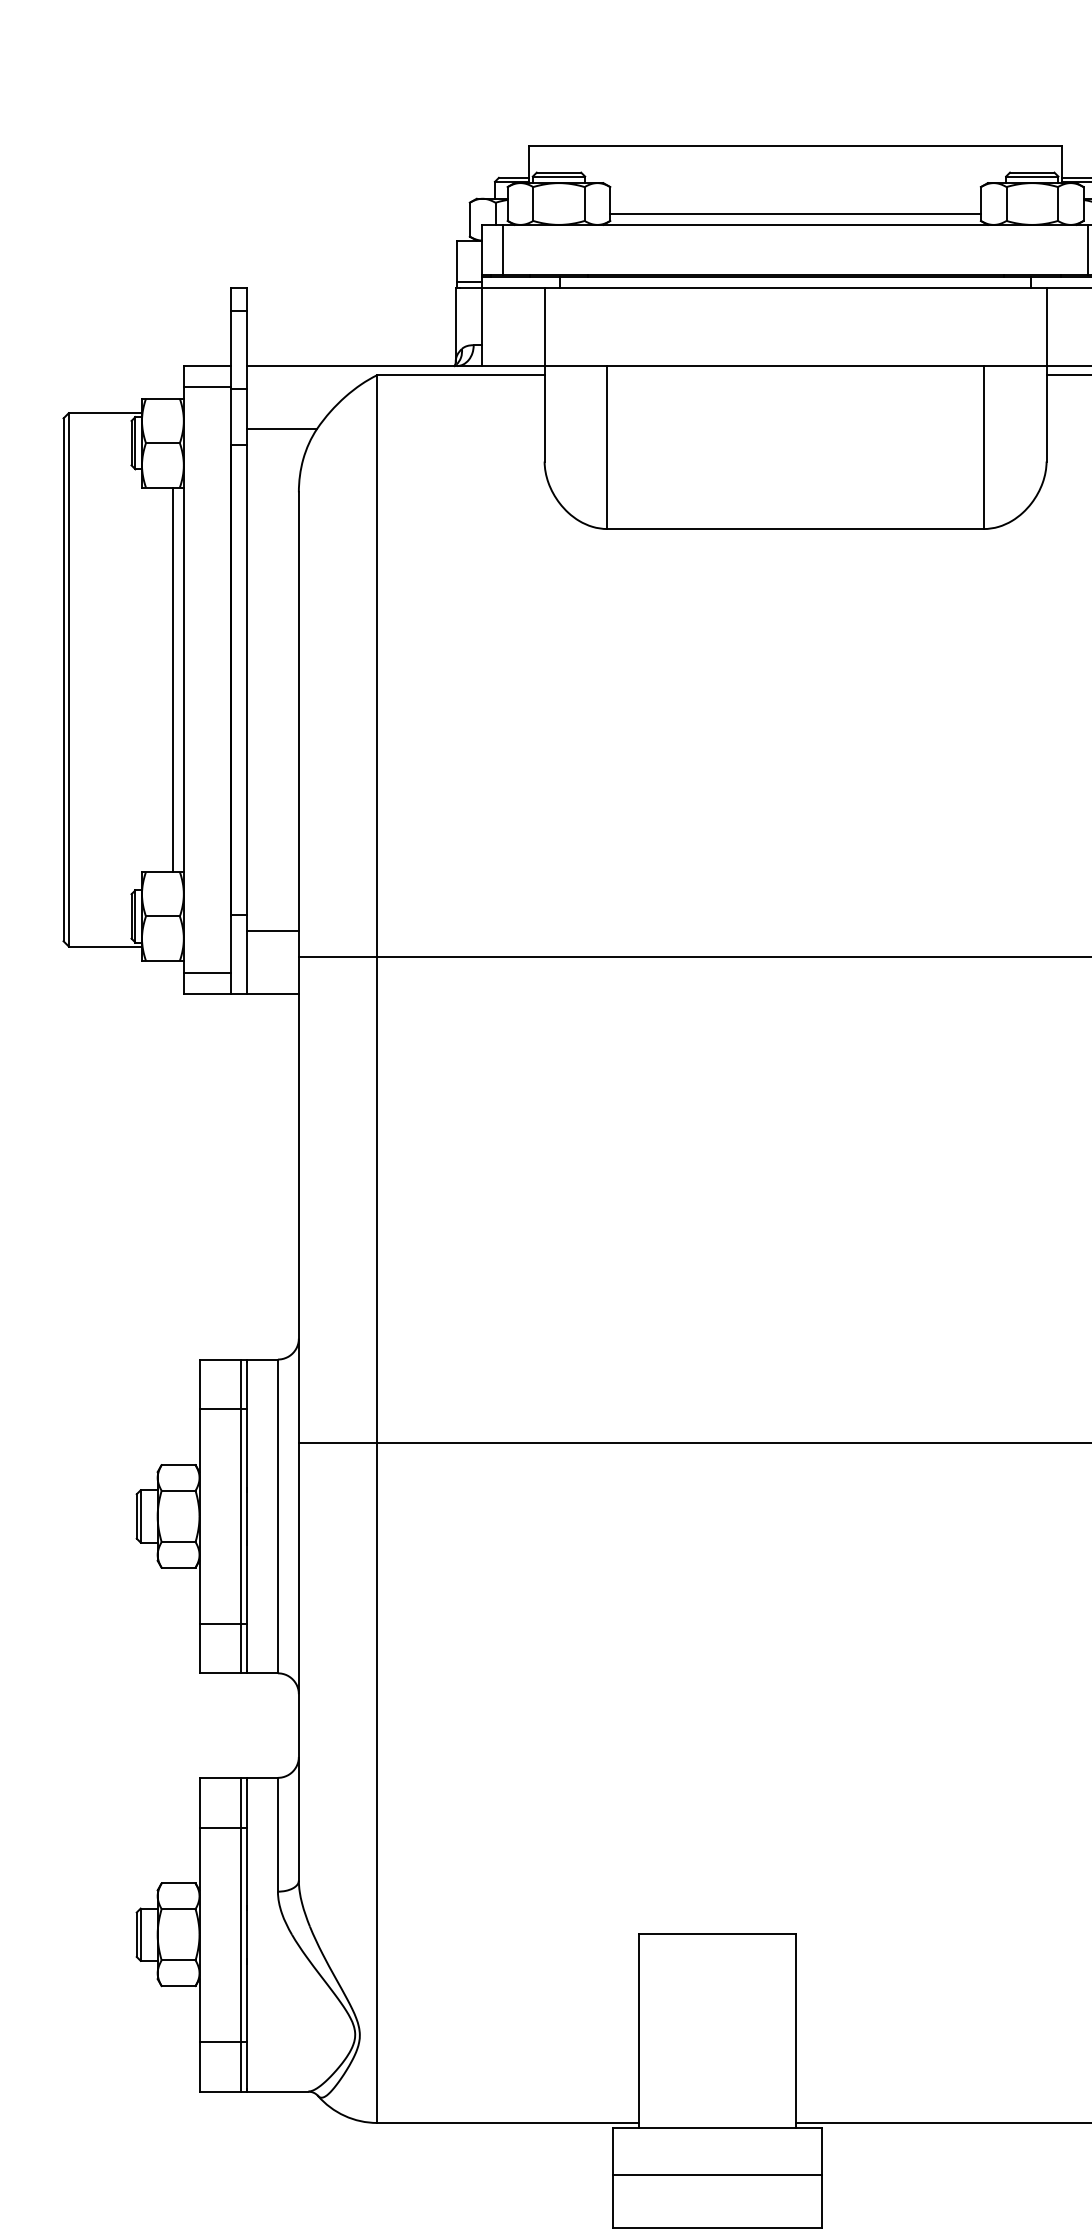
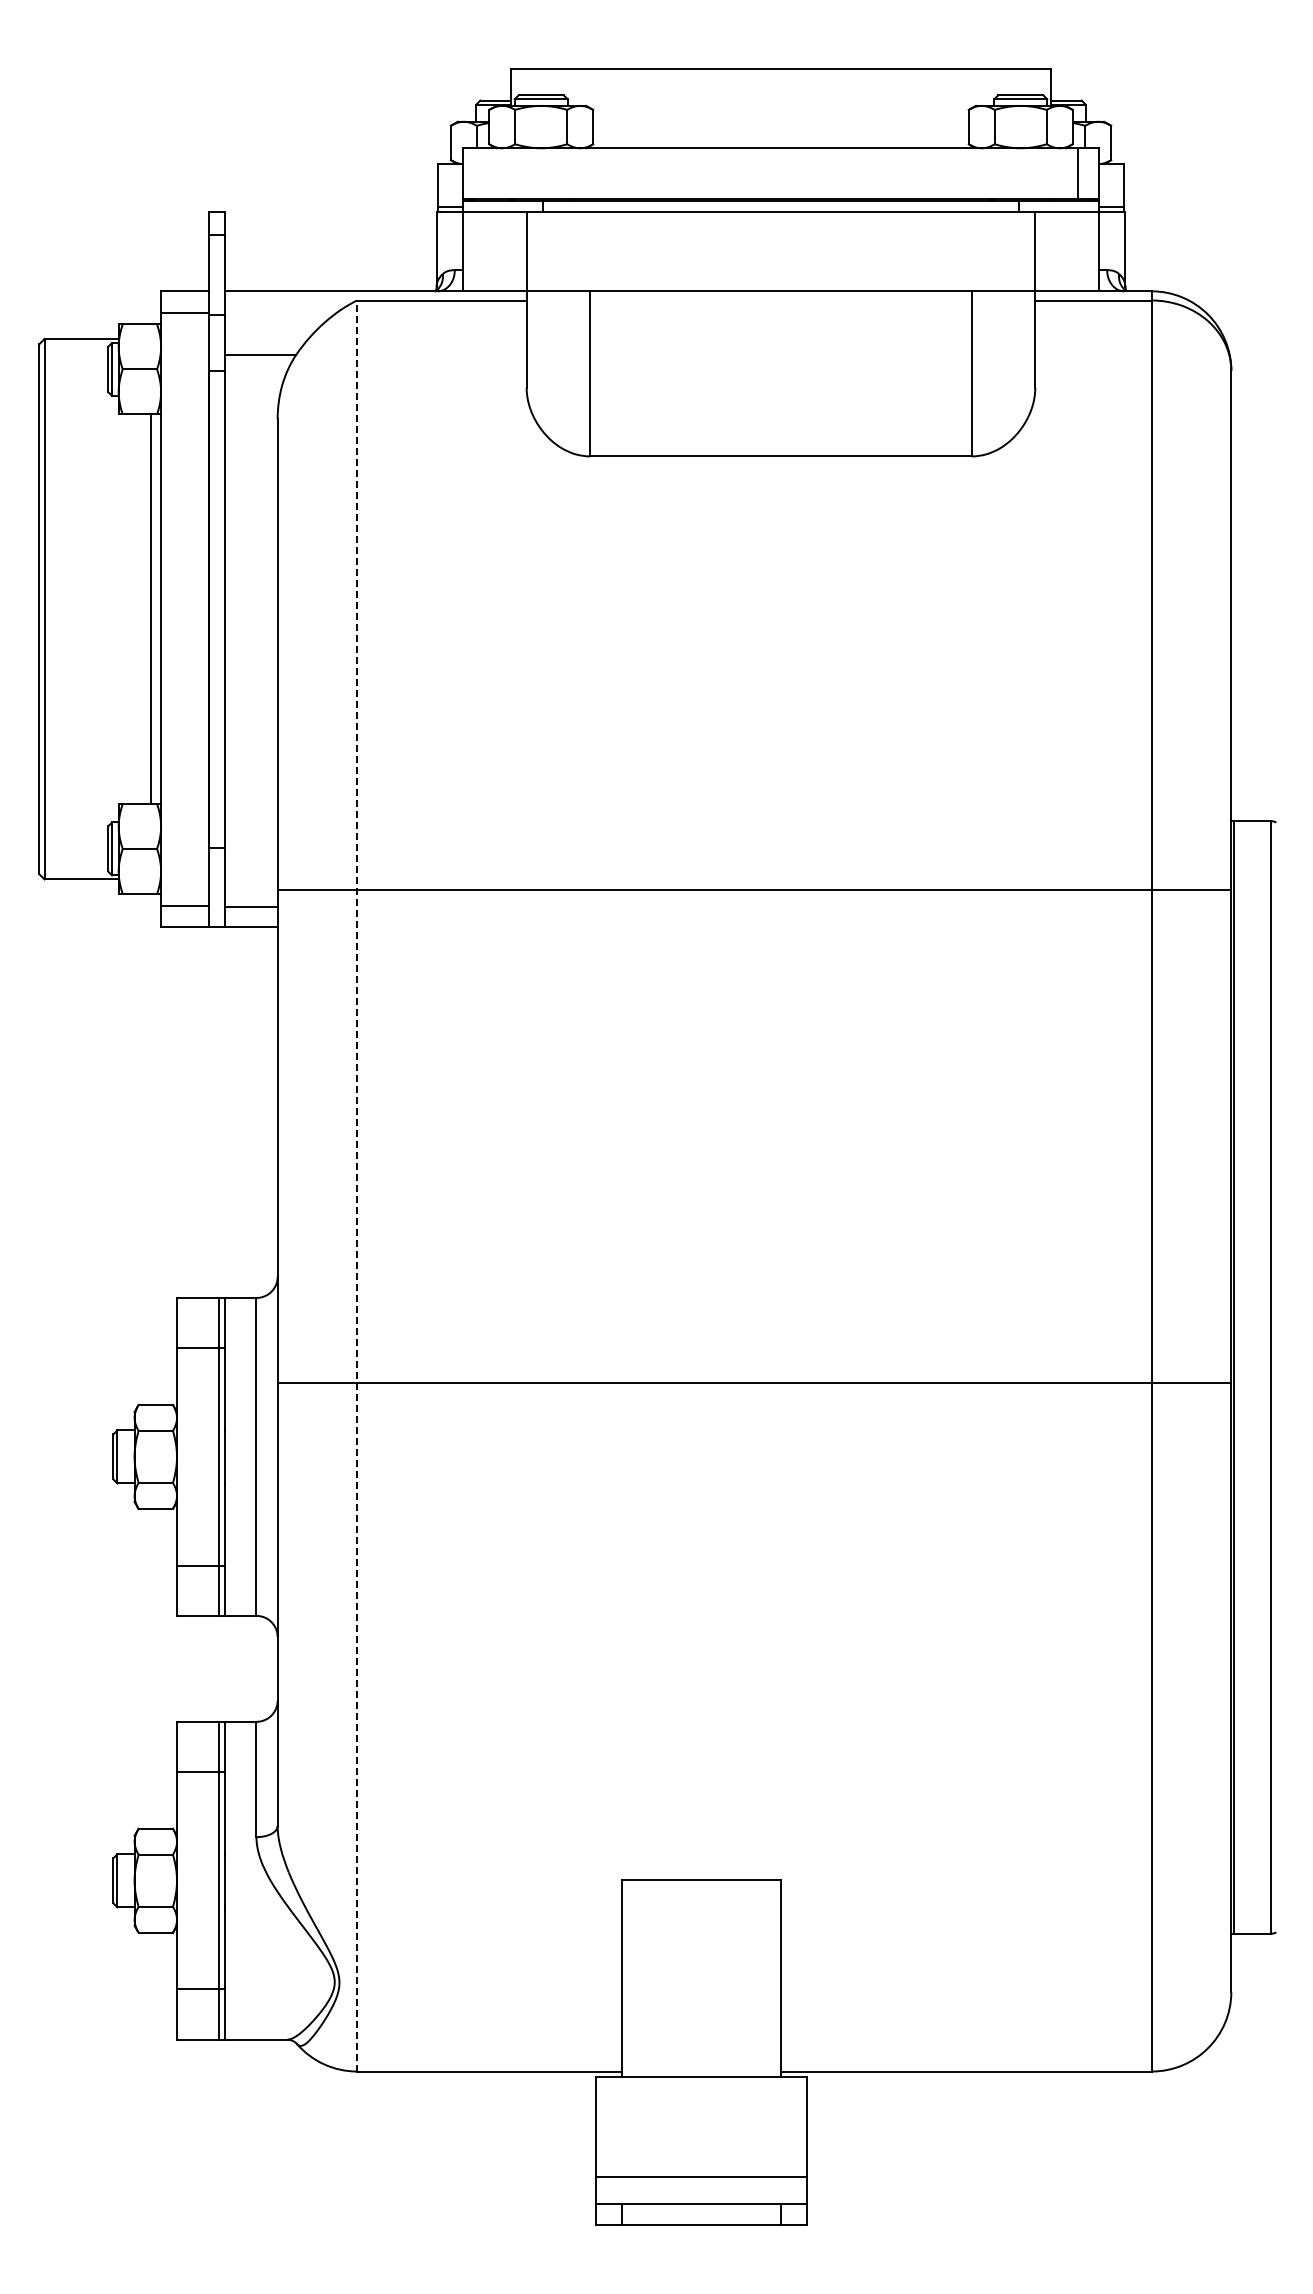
line: (795, 214) -> (780, 137), removed
line: (503, 249) -> (484, 173), removed
line: (272, 930) -> (250, 906), moved
line: (377, 1249) -> (357, 1186), solid -> dashed
line: (717, 2175) -> (701, 2124), removed

